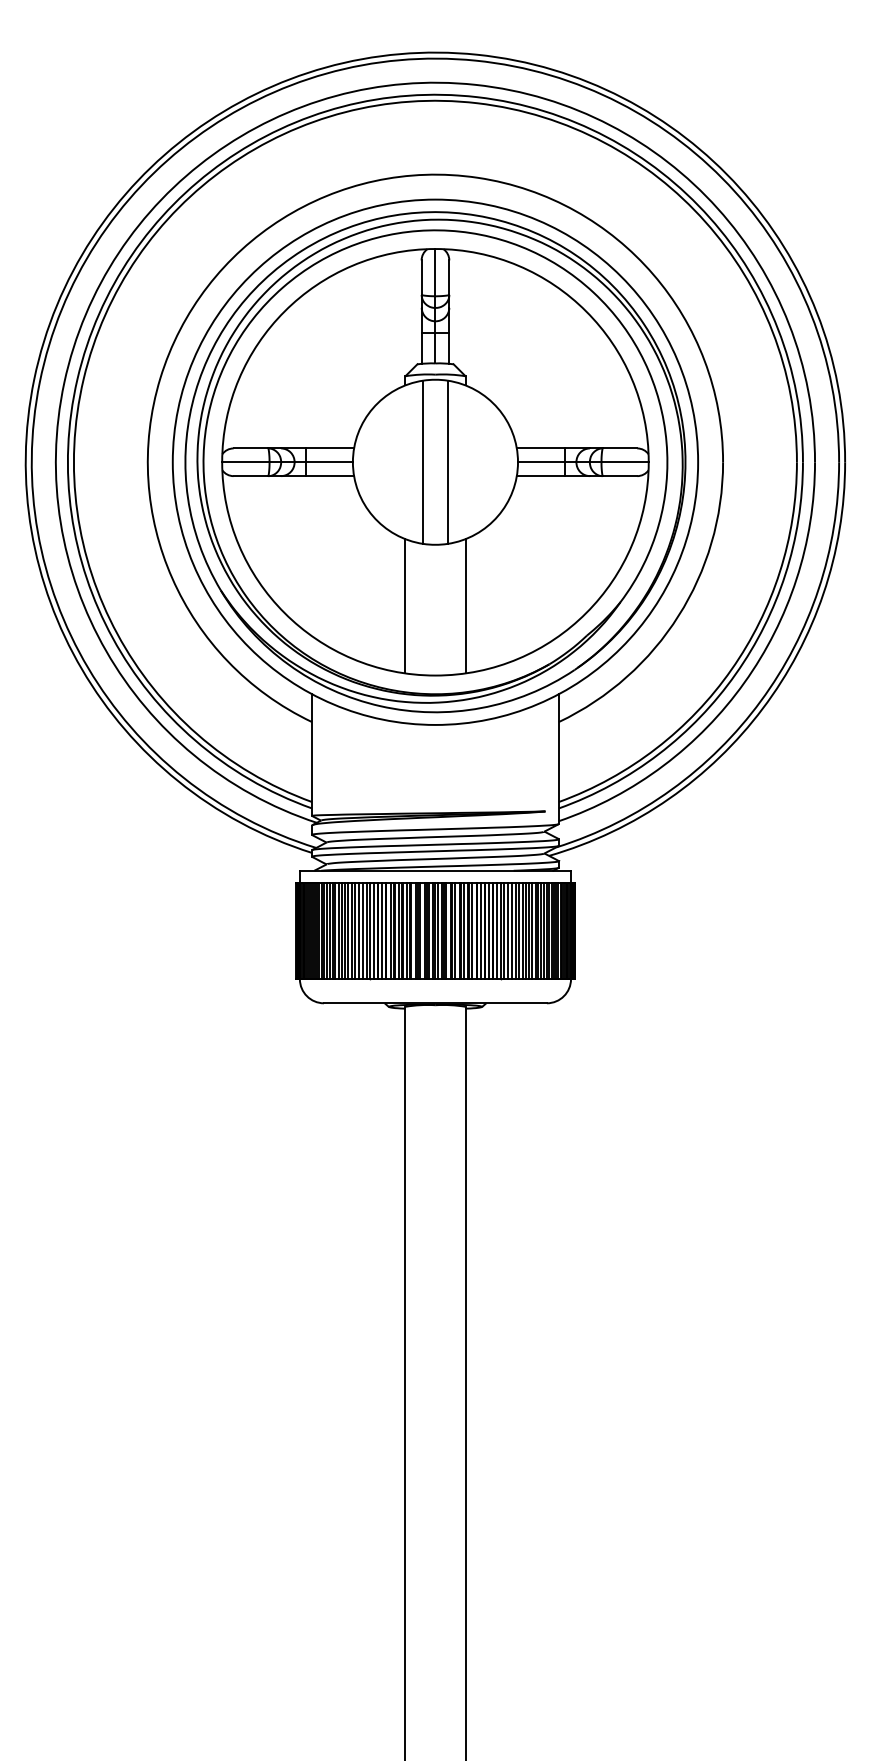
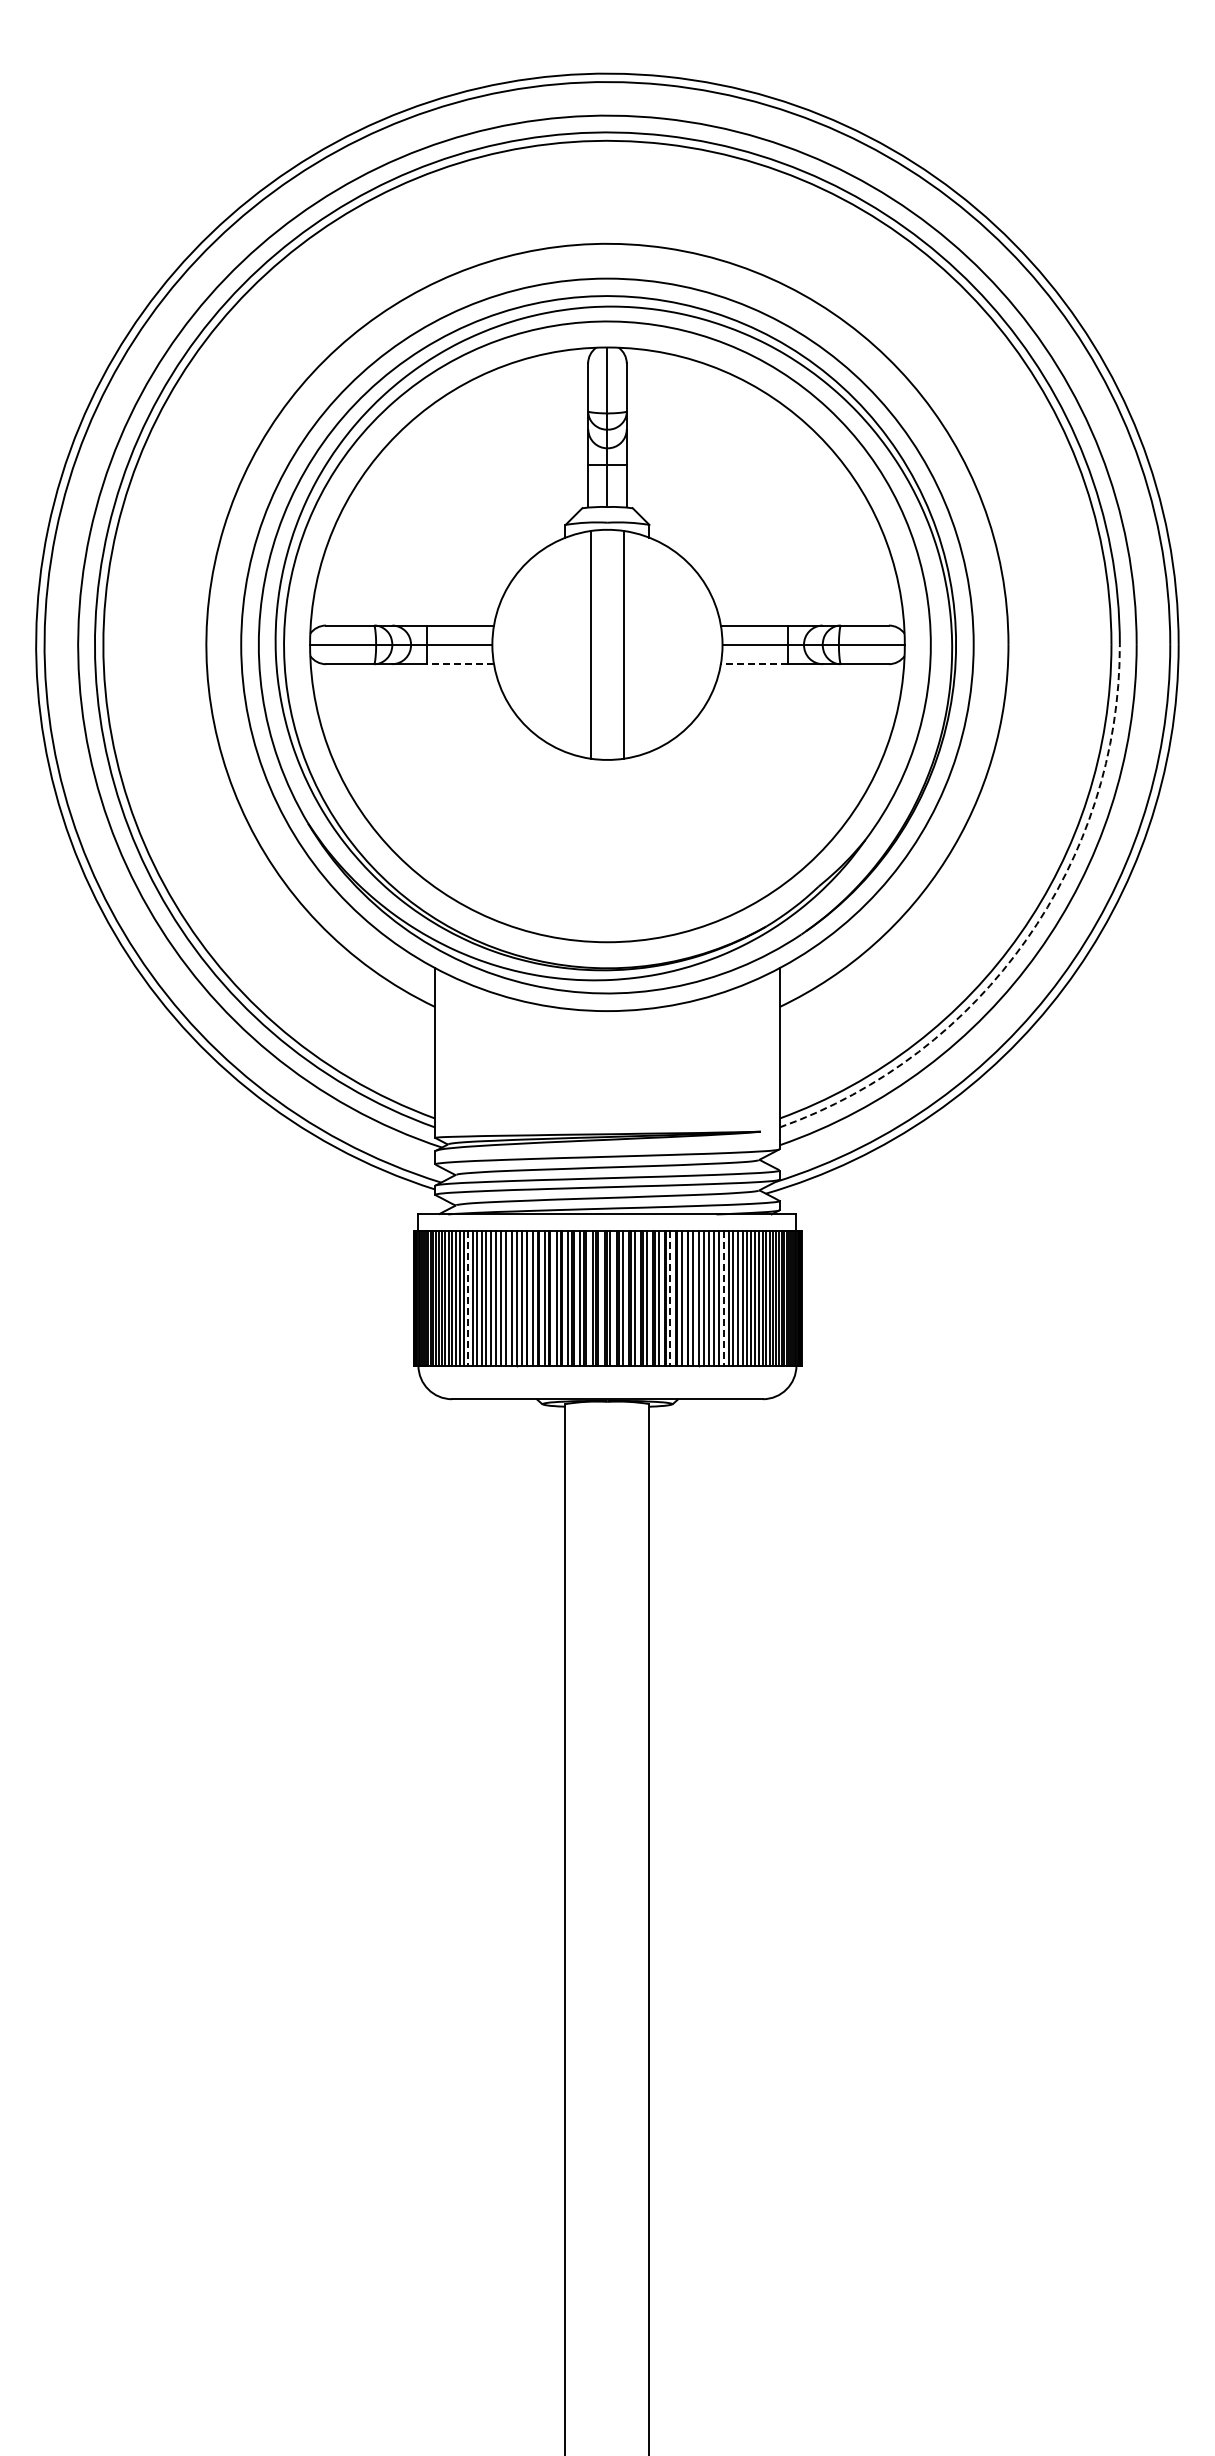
line: (330, 476) -> (460, 664), solid -> dashed
line: (540, 476) -> (753, 664), solid -> dashed
line: (405, 606) -> (565, 845), removed
line: (465, 606) -> (649, 845), removed
arc: (736, 674) -> (1026, 940), solid -> dashed
line: (335, 931) -> (468, 1298), solid -> dashed
line: (480, 931) -> (670, 1298), solid -> dashed
line: (518, 931) -> (723, 1298), solid -> dashed

